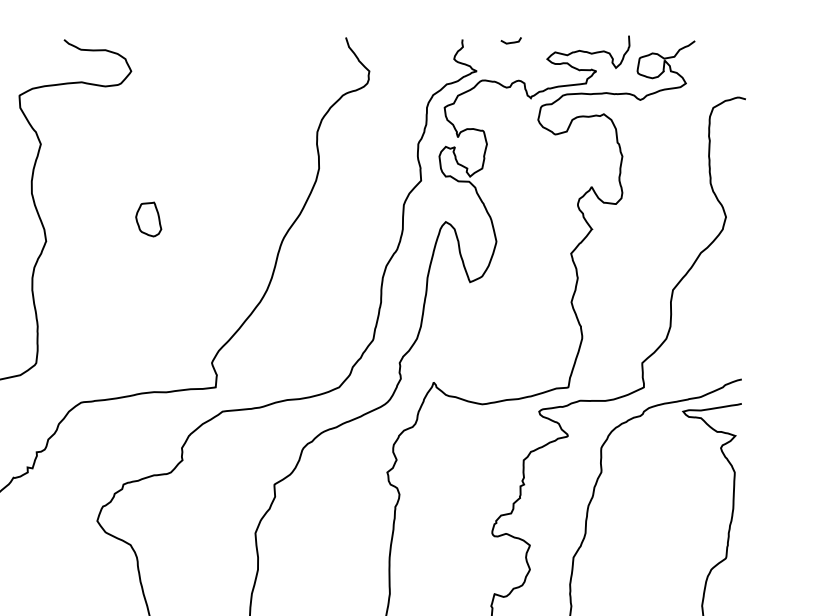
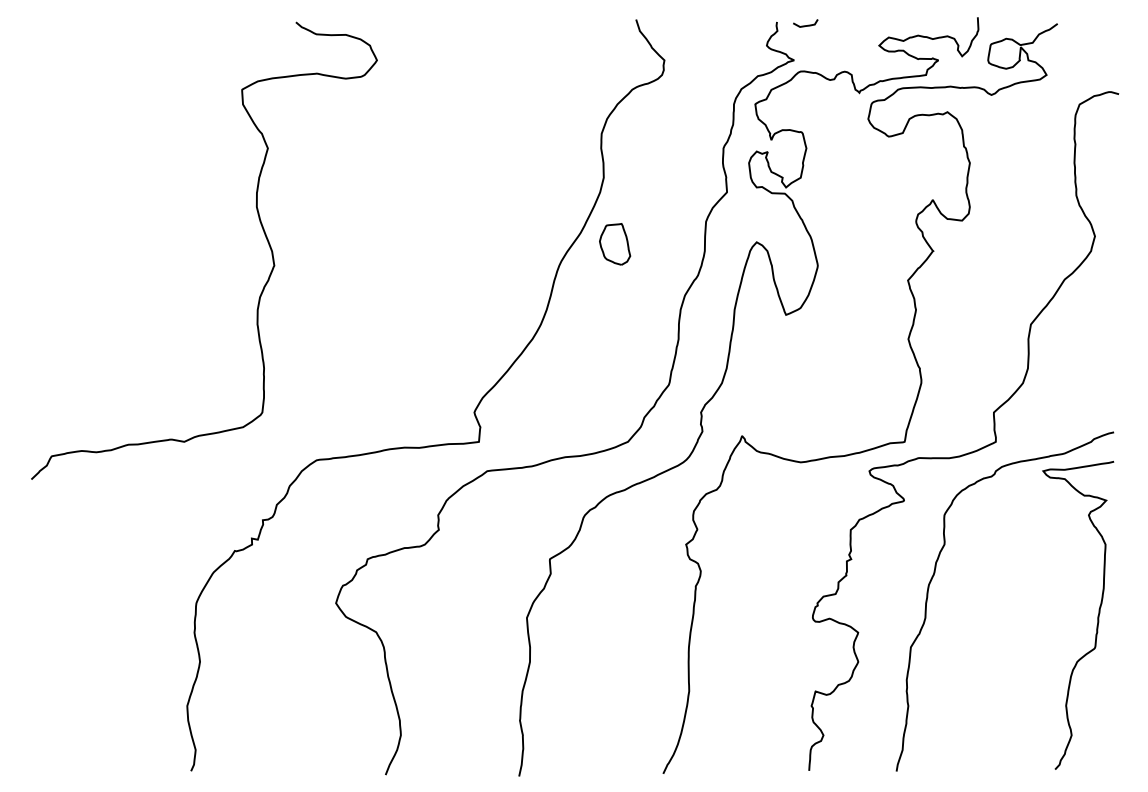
curve: (511, 42) -> (805, 25), moved
part: (149, 219) -> (615, 244), moved

